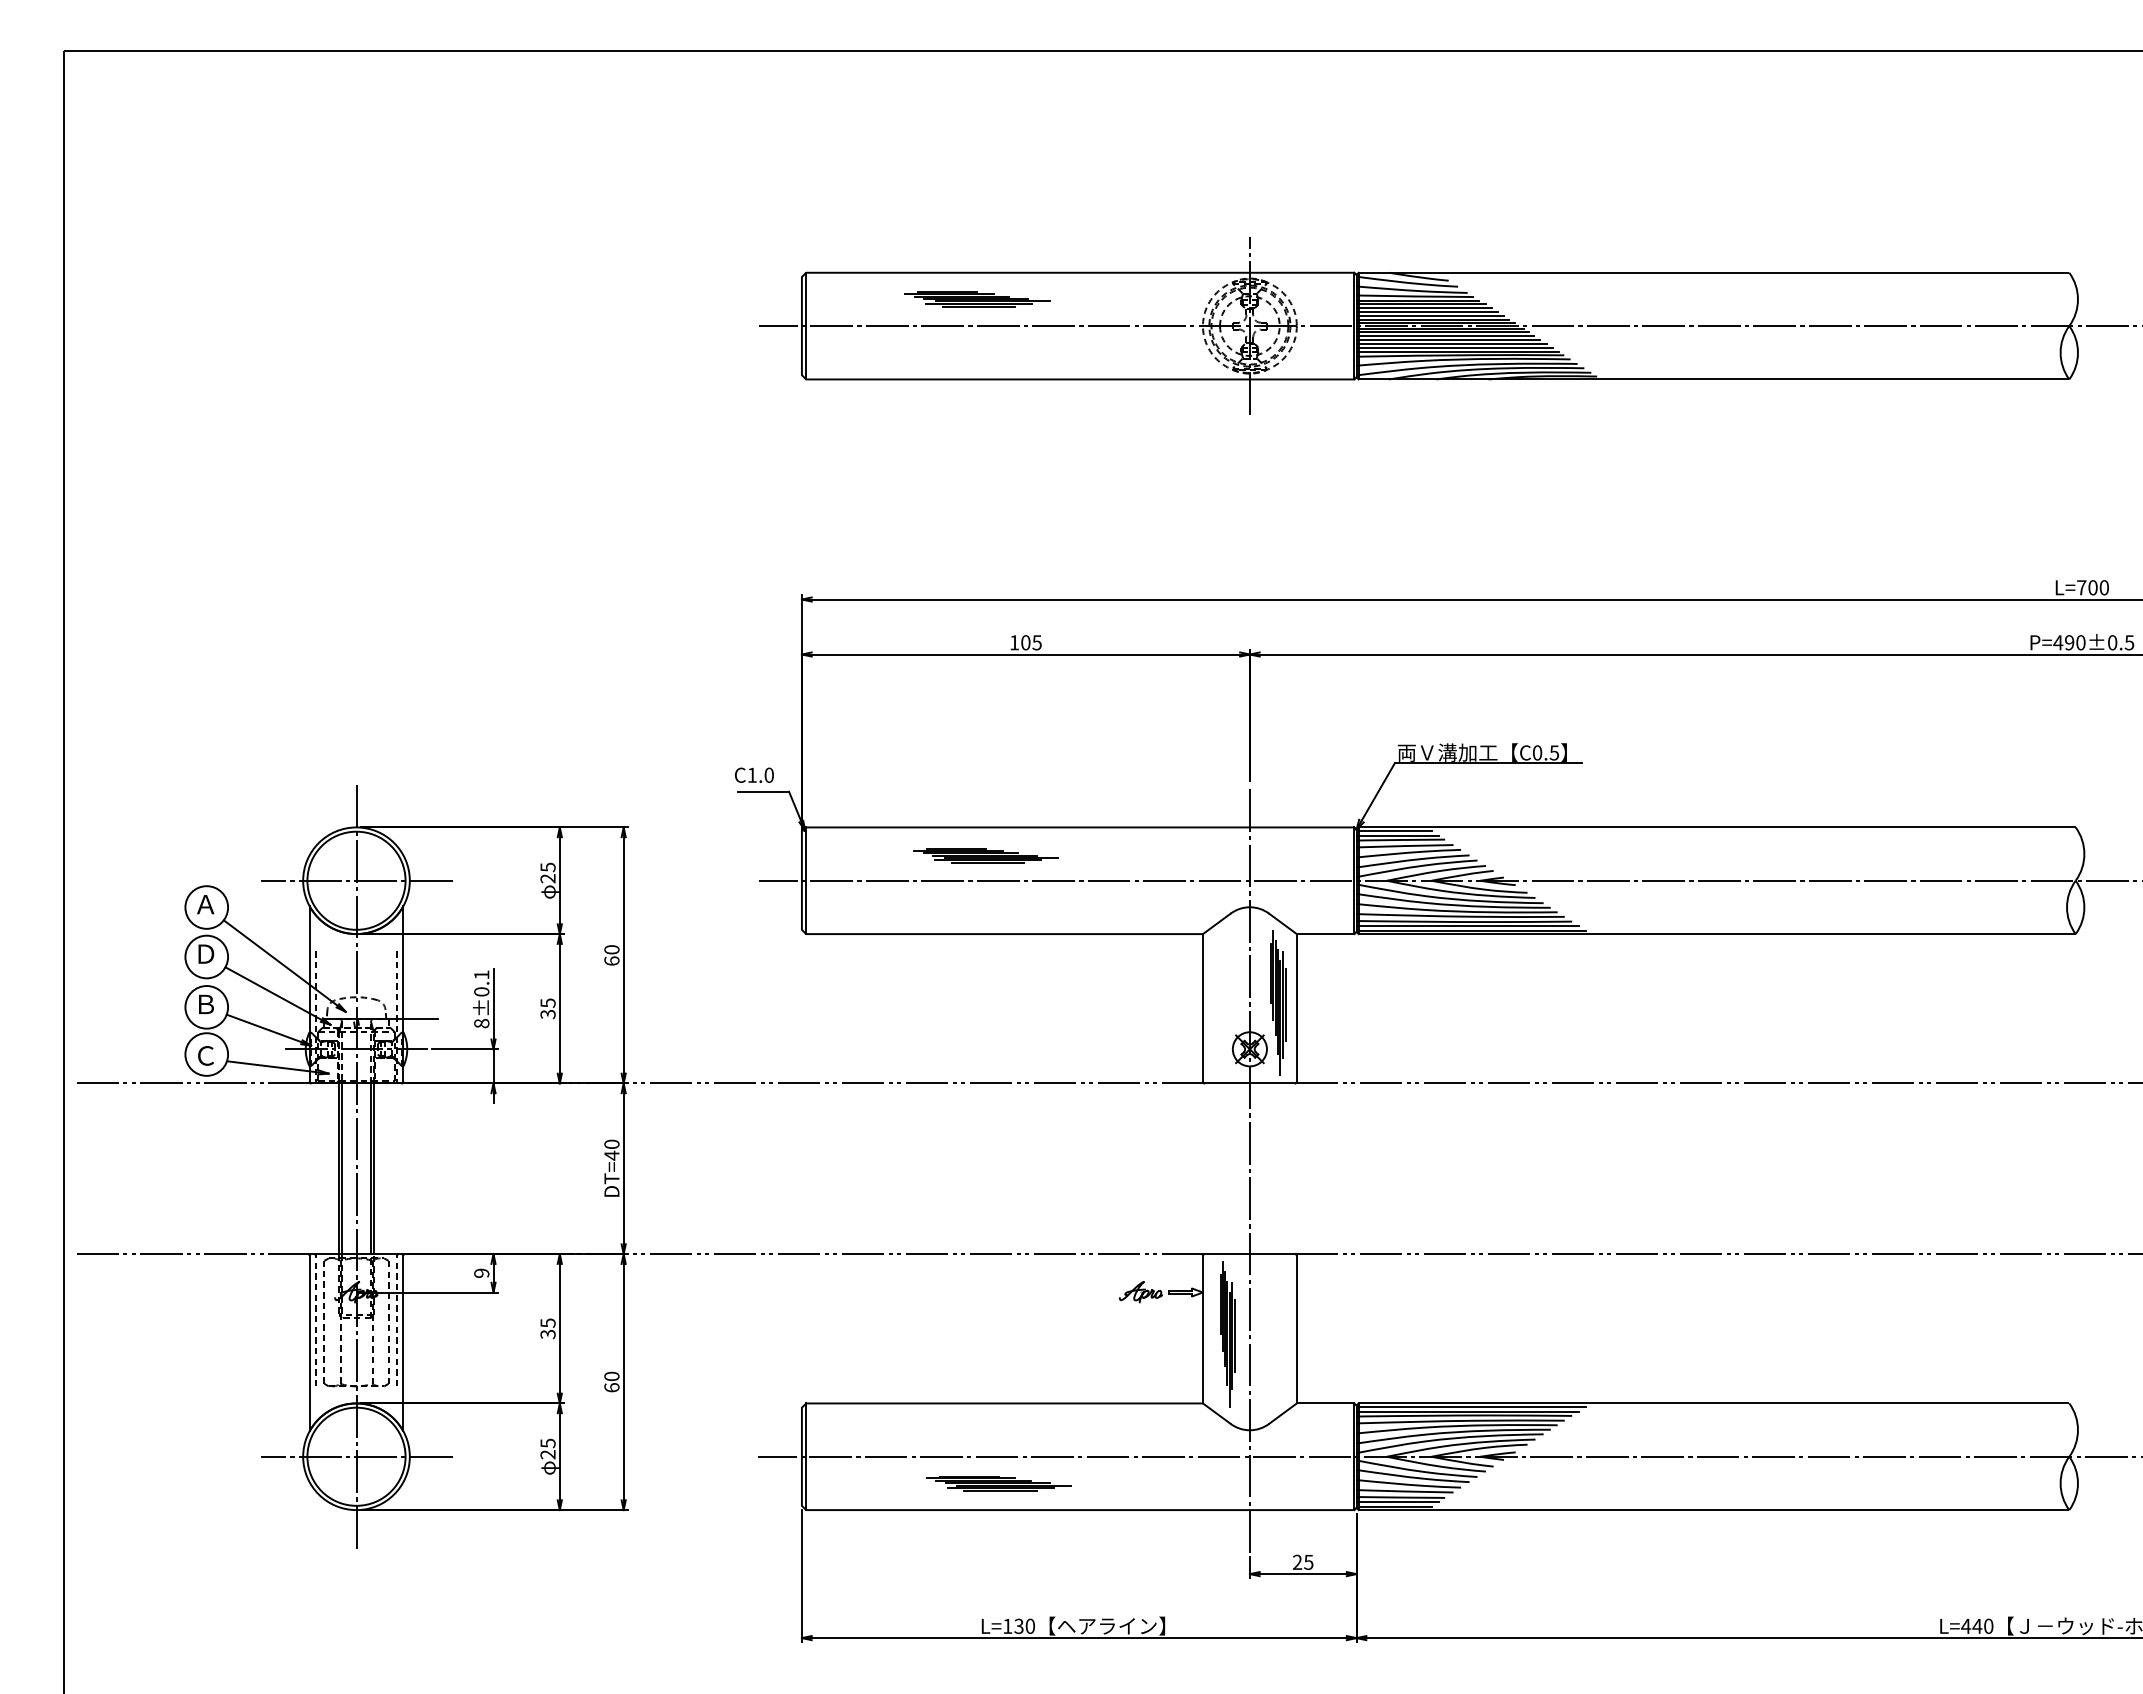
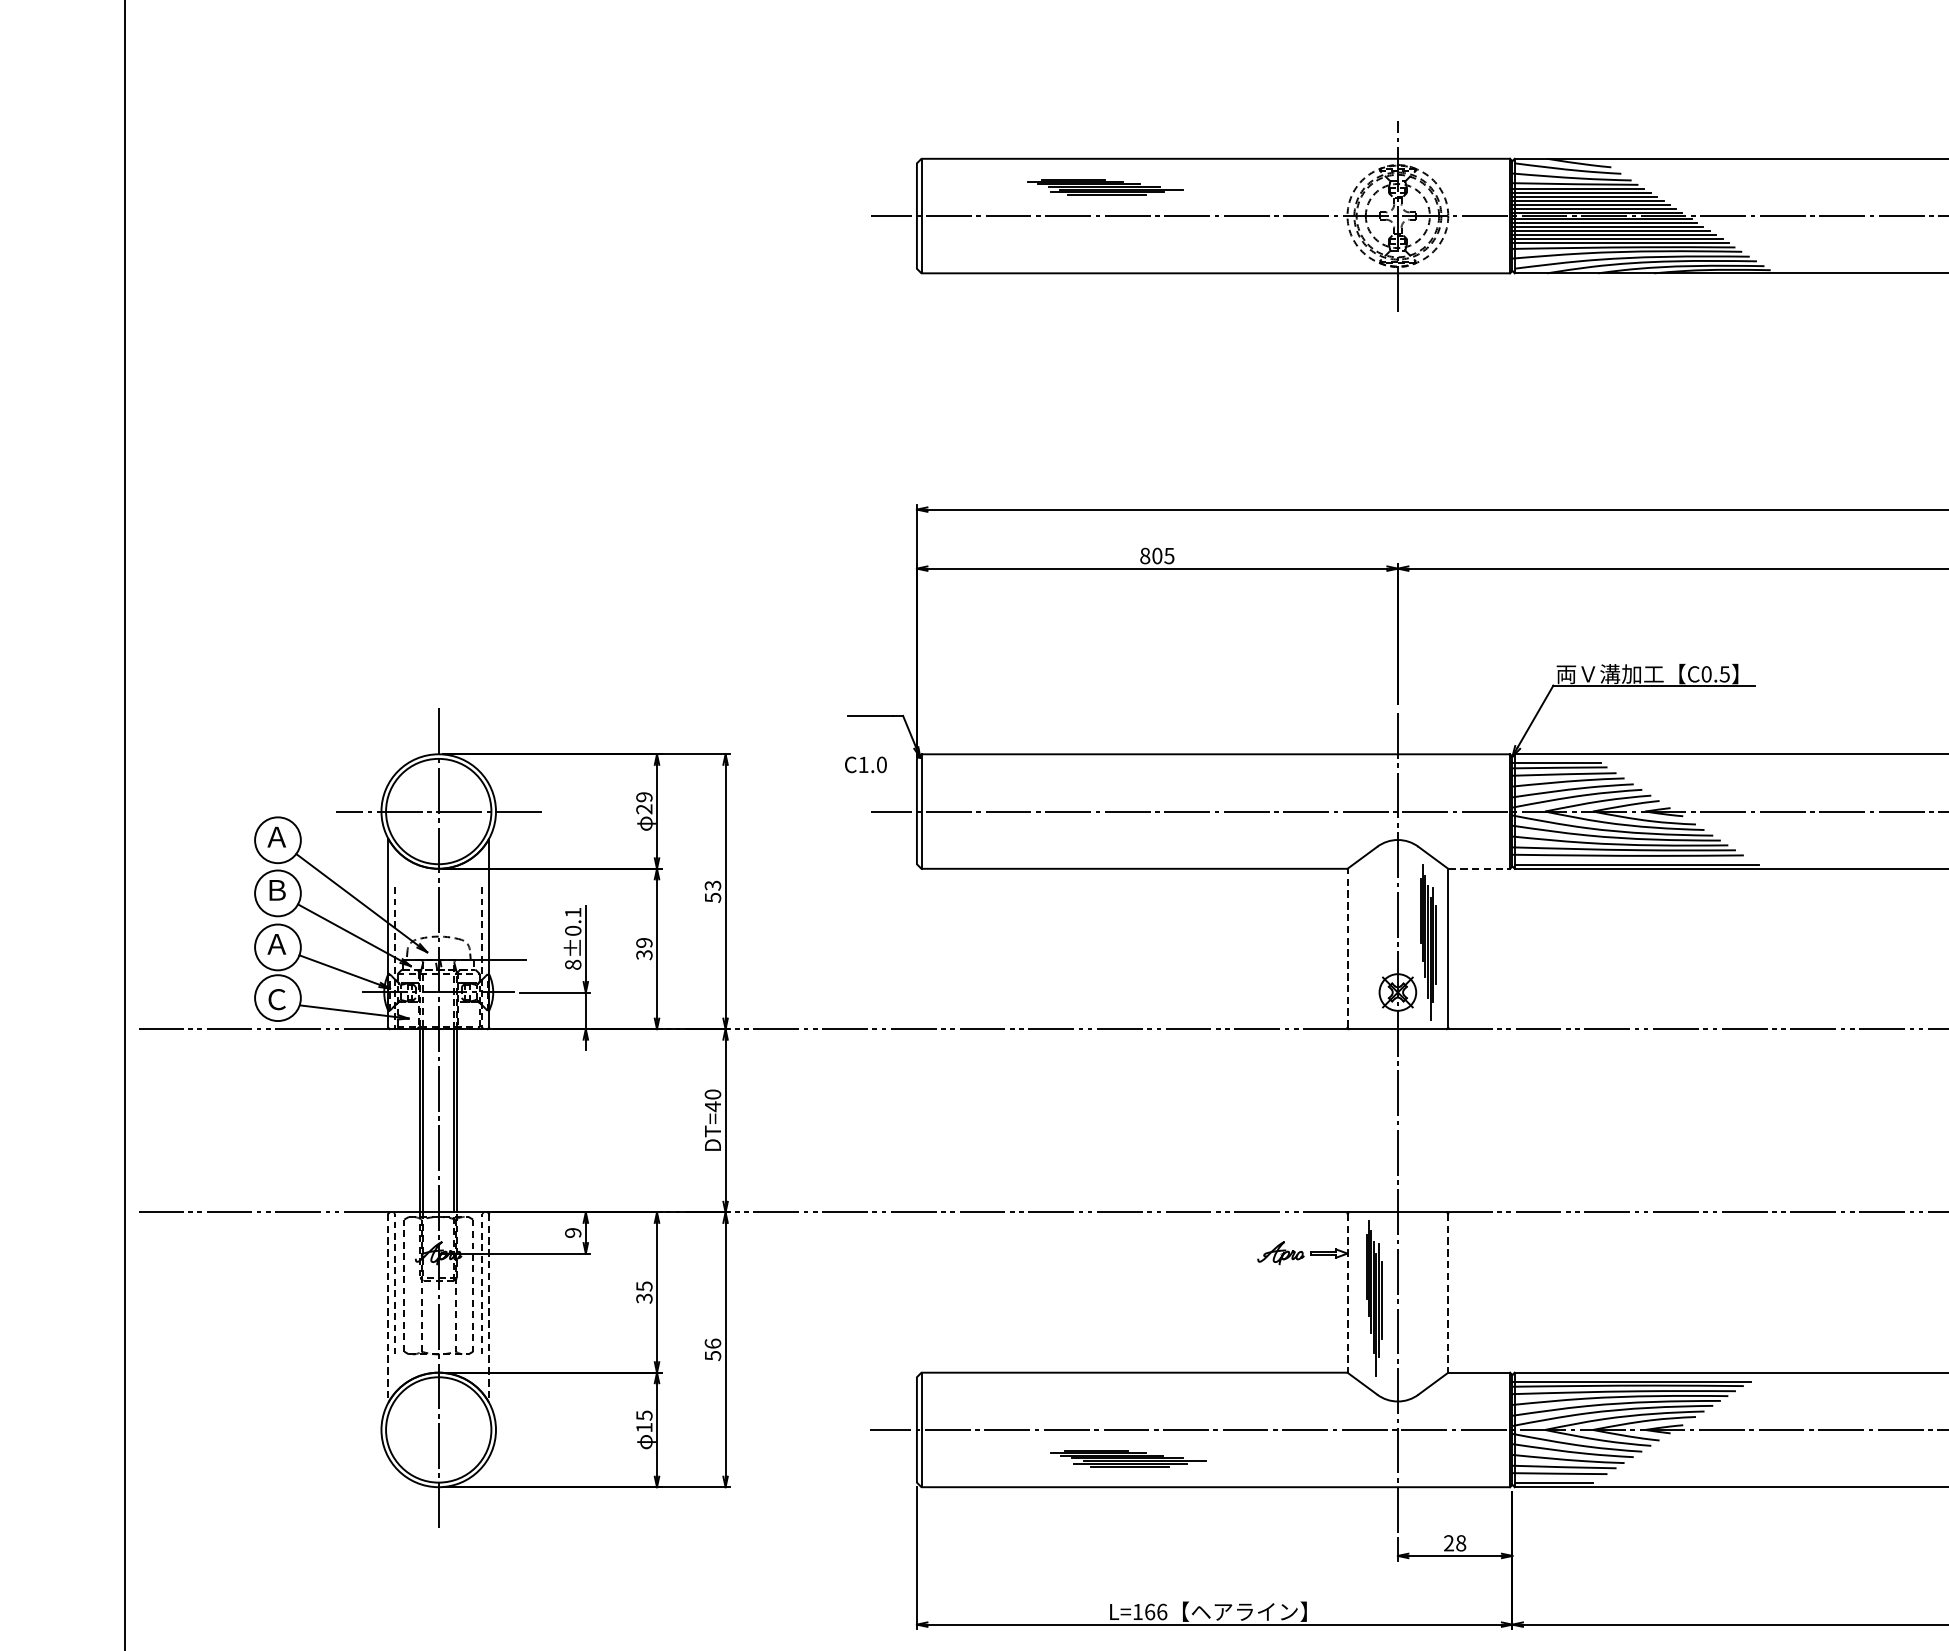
text: (1014, 642) -> (1145, 555), 105 -> 805
text: (754, 774) -> (866, 764), moved
line: (1395, 830) -> (1554, 757), removed
part: (985, 855) -> (1114, 784), removed
text: (547, 867) -> (643, 797), 25 -> 29
line: (1467, 925) -> (1631, 859), removed
line: (1325, 934) -> (1479, 869), solid -> dashed
text: (206, 953) -> (277, 889), Ｄ -> Ｂ
text: (611, 955) -> (712, 891), 60 -> 53
text: (547, 1002) -> (643, 942), 35 -> 39
text: (205, 1004) -> (276, 944), Ｂ -> Ａ
line: (1202, 1007) -> (1346, 947), solid -> dashed
line: (1202, 1329) -> (1346, 1293), solid -> dashed
line: (1296, 1329) -> (1447, 1293), solid -> dashed
line: (309, 1343) -> (388, 1308), solid -> dashed
line: (403, 1343) -> (489, 1308), solid -> dashed
text: (611, 1381) -> (712, 1349), 60 -> 56
line: (1472, 1406) -> (1636, 1375), removed
text: (547, 1454) -> (643, 1427), 25 -> 15
line: (356, 1456) -> (438, 1429), removed
line: (1397, 1501) -> (1556, 1477), removed
text: (1308, 1561) -> (1460, 1542), 25 -> 28
text: (1024, 1625) -> (1155, 1611), L=130 -> L=166

